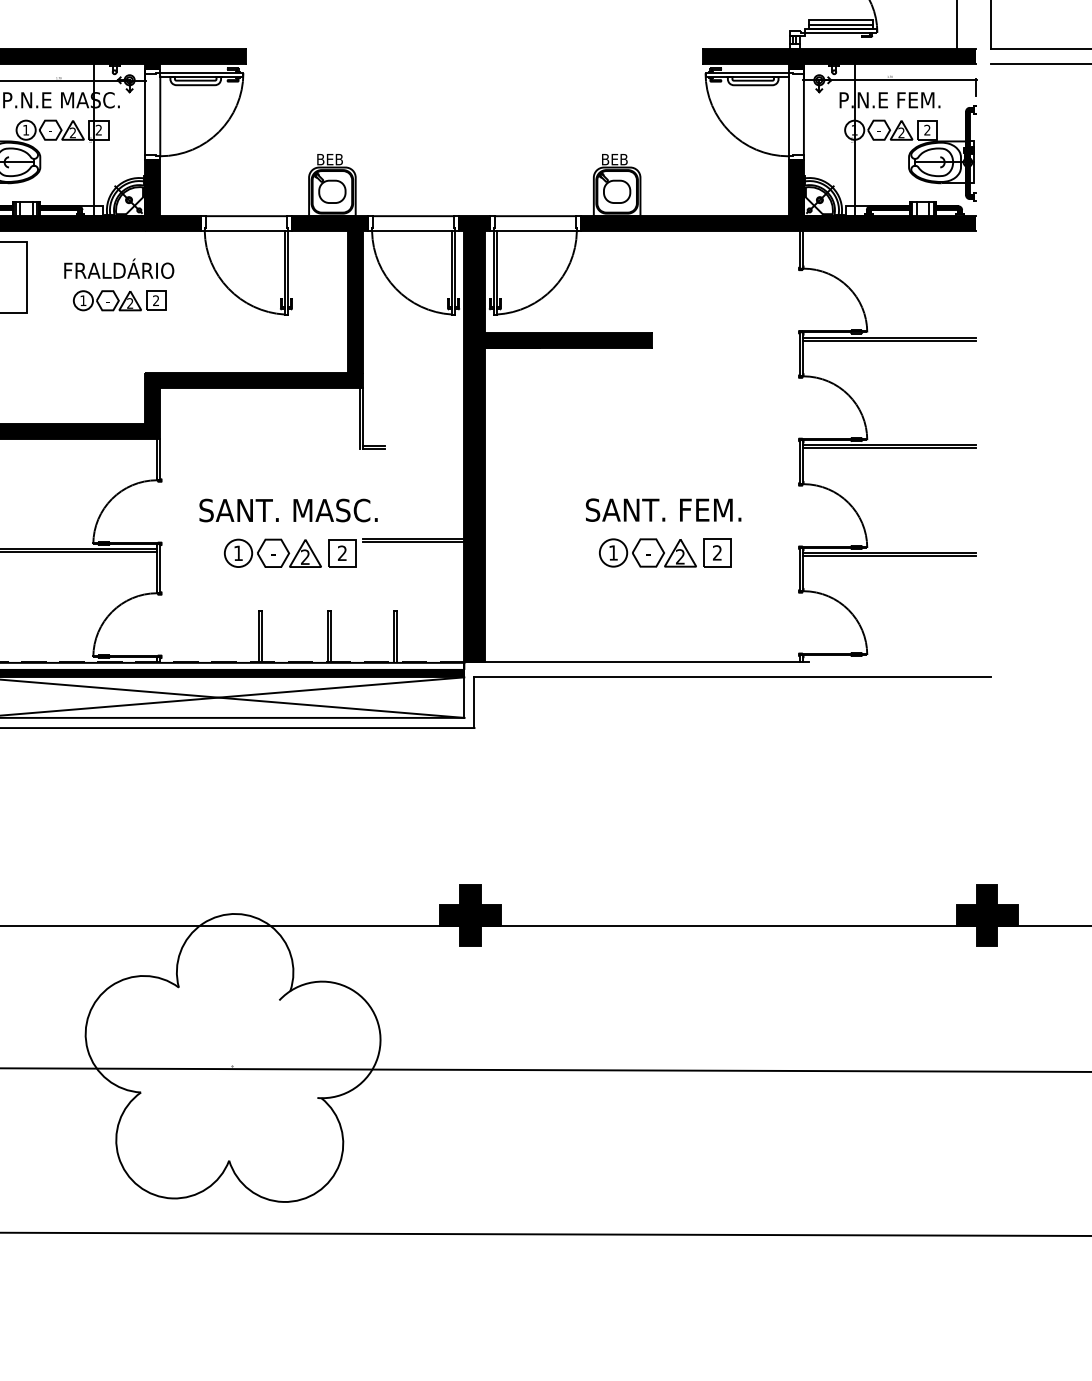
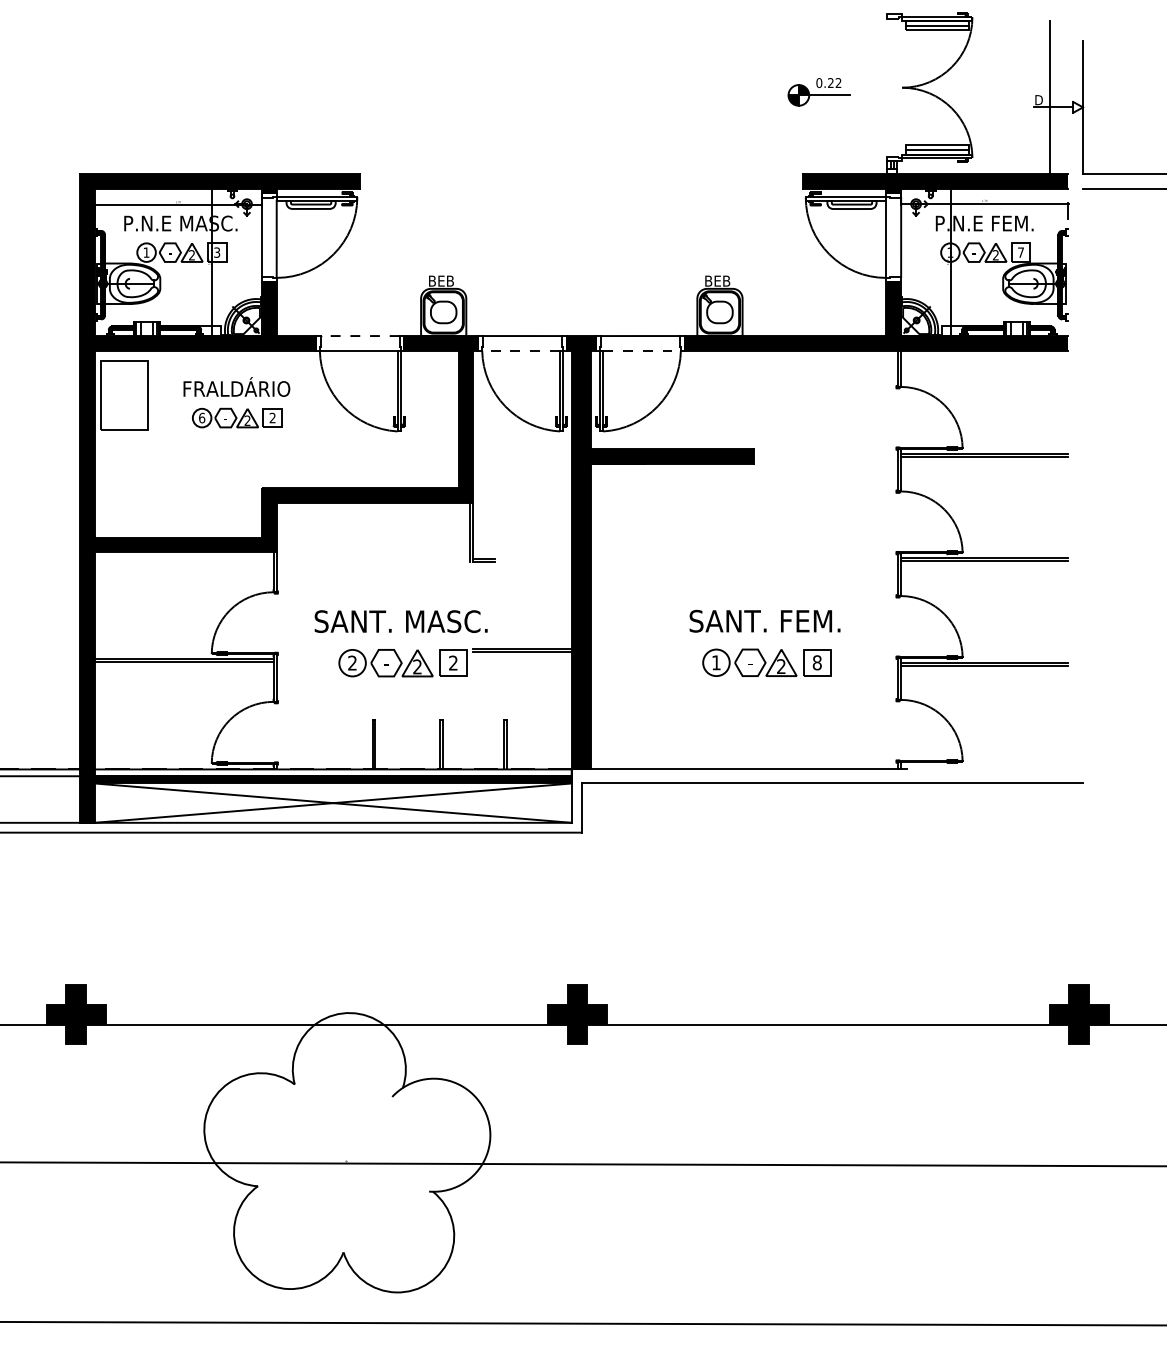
text: (99, 130) -> (217, 252), 2 -> 3
text: (926, 130) -> (1020, 252), 2 -> 7
line: (245, 216) -> (359, 336), solid -> dashed
line: (410, 231) -> (519, 350), solid -> dashed
line: (538, 231) -> (643, 350), solid -> dashed
text: (83, 300) -> (202, 417), 1 -> 6
text: (238, 552) -> (352, 662), 1 -> 2
text: (716, 552) -> (816, 662), 2 -> 8

